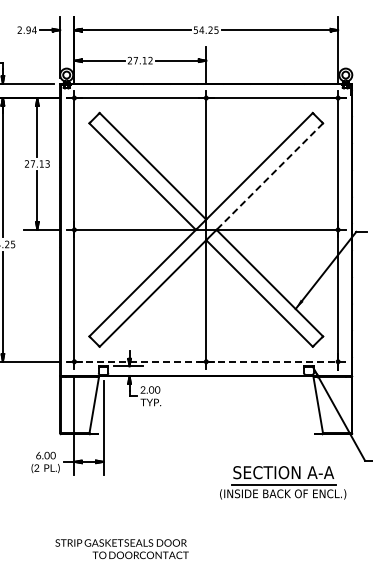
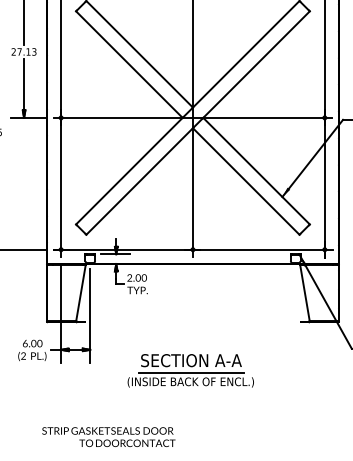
line: (269, 176) -> (256, 64), dashed -> solid
line: (206, 361) -> (193, 249), dashed -> solid
part: (283, 482) -> (191, 370), moved

